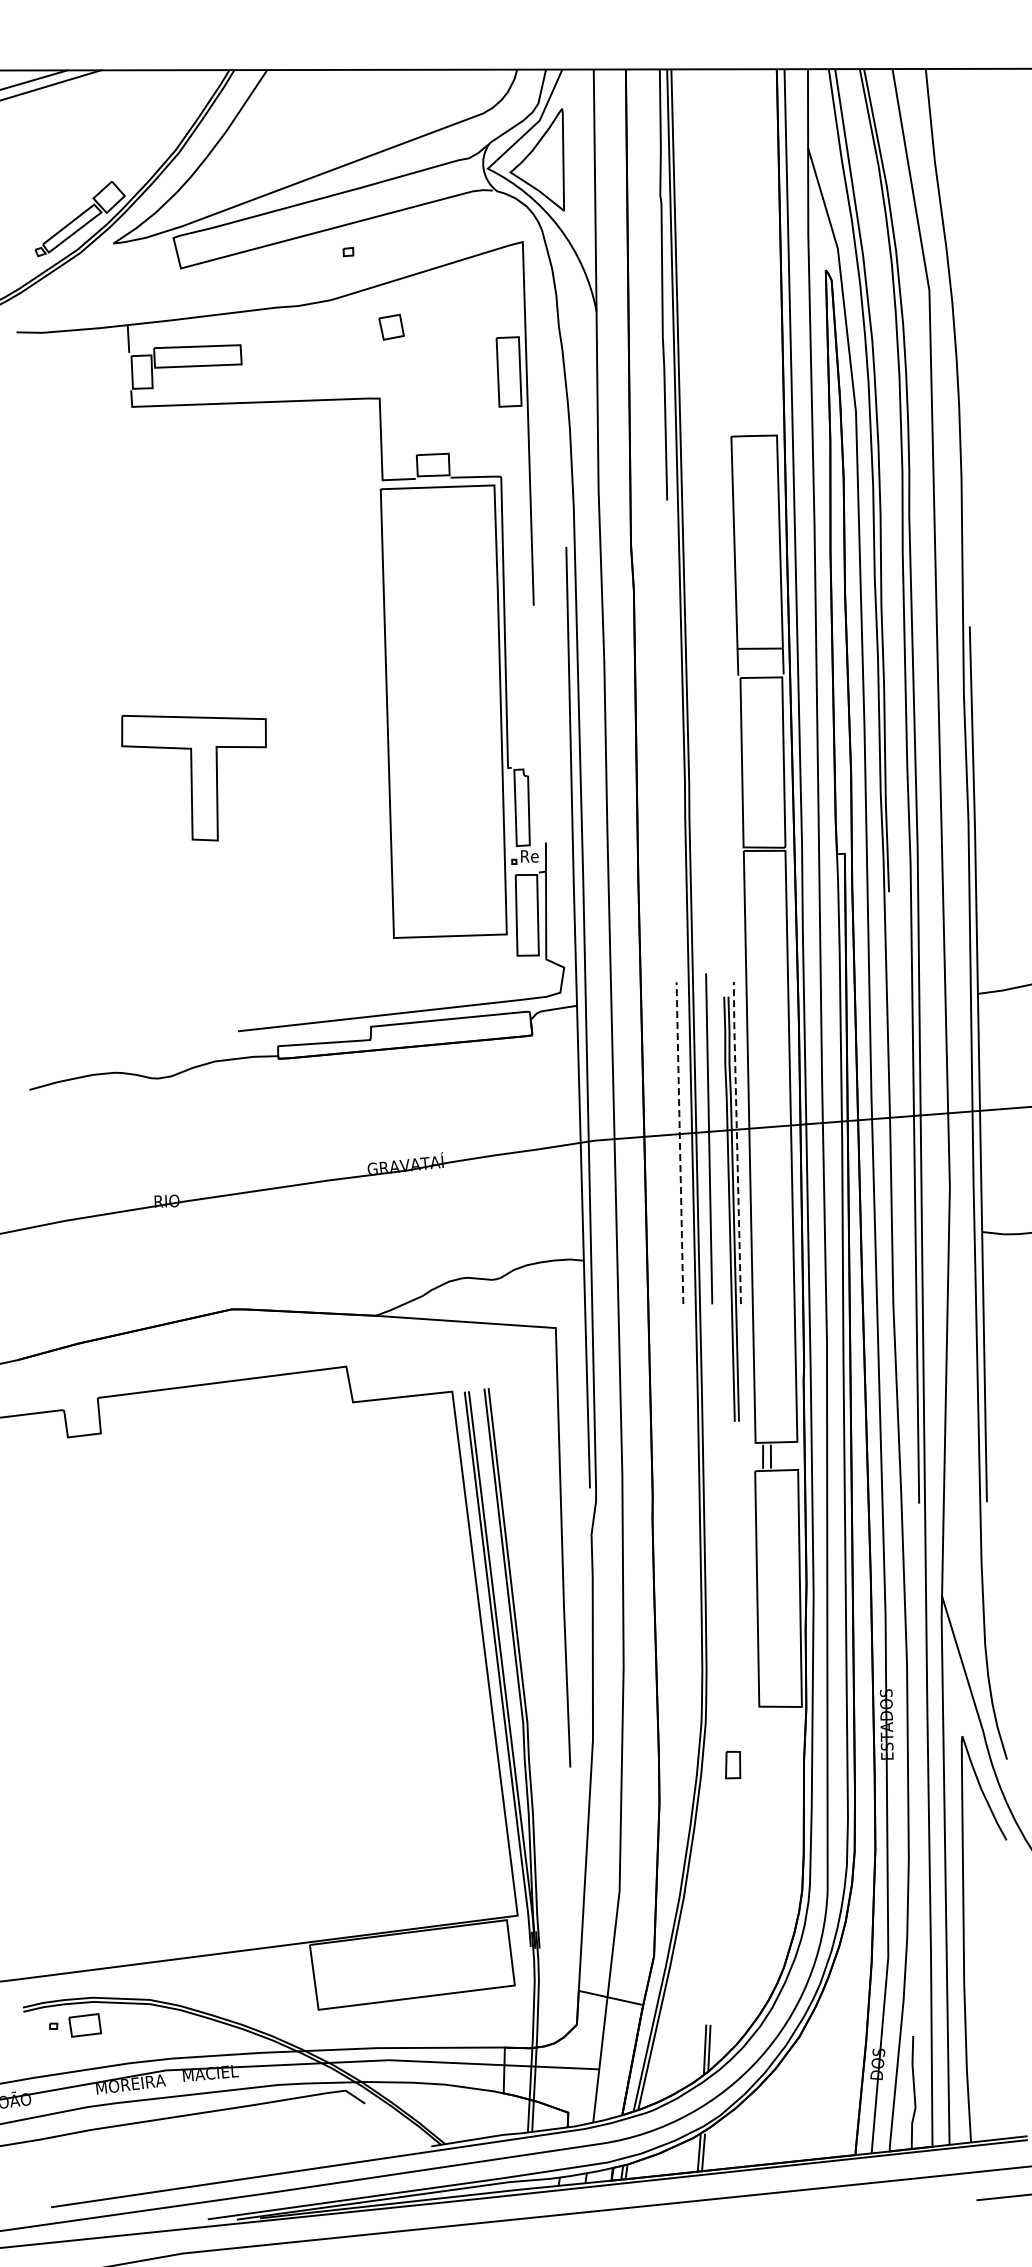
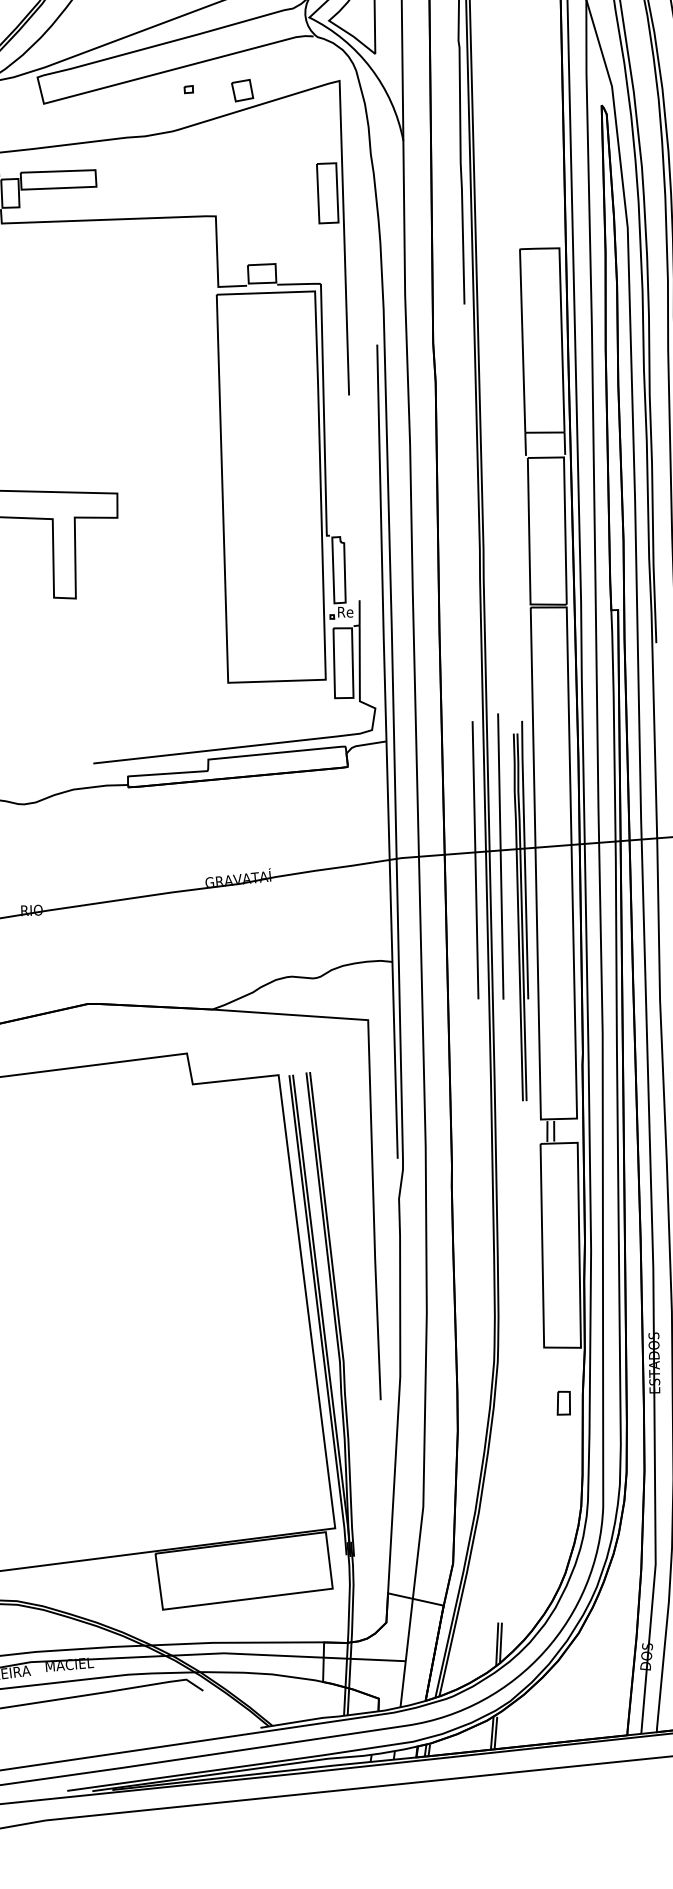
part: (391, 326) -> (242, 89), moved
line: (737, 1142) -> (525, 859), dashed -> solid
line: (679, 1143) -> (475, 860), dashed -> solid
part: (733, 1764) -> (564, 1402), moved

